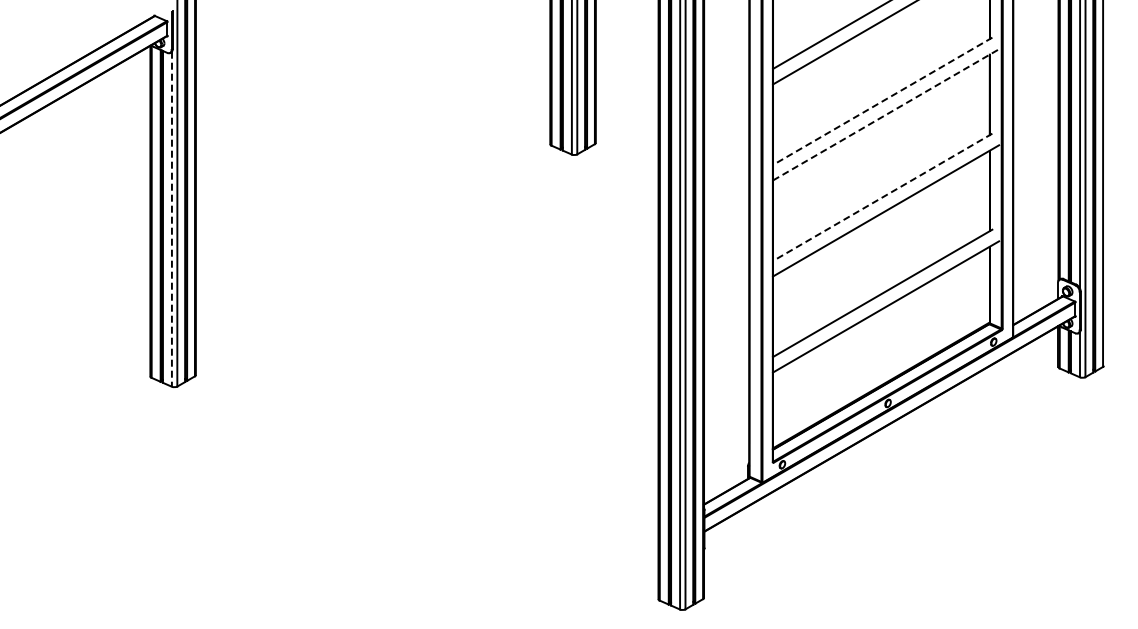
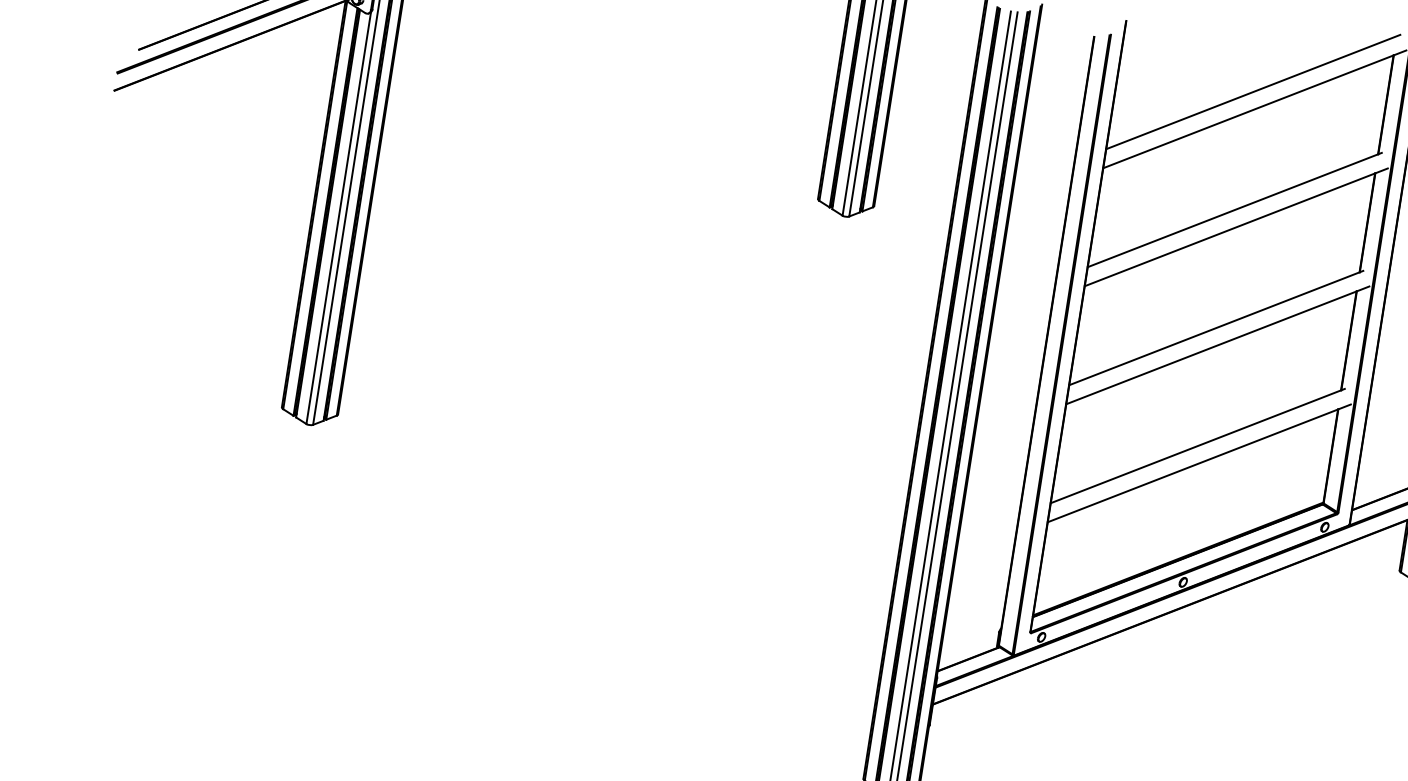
line: (882, 101) -> (1234, 210), dashed -> solid
line: (886, 114) -> (1236, 226), dashed -> solid
line: (882, 197) -> (1216, 328), dashed -> solid
line: (171, 219) -> (338, 218), dashed -> solid

